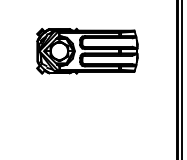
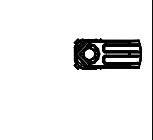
part: (87, 50) -> (107, 53), moved

